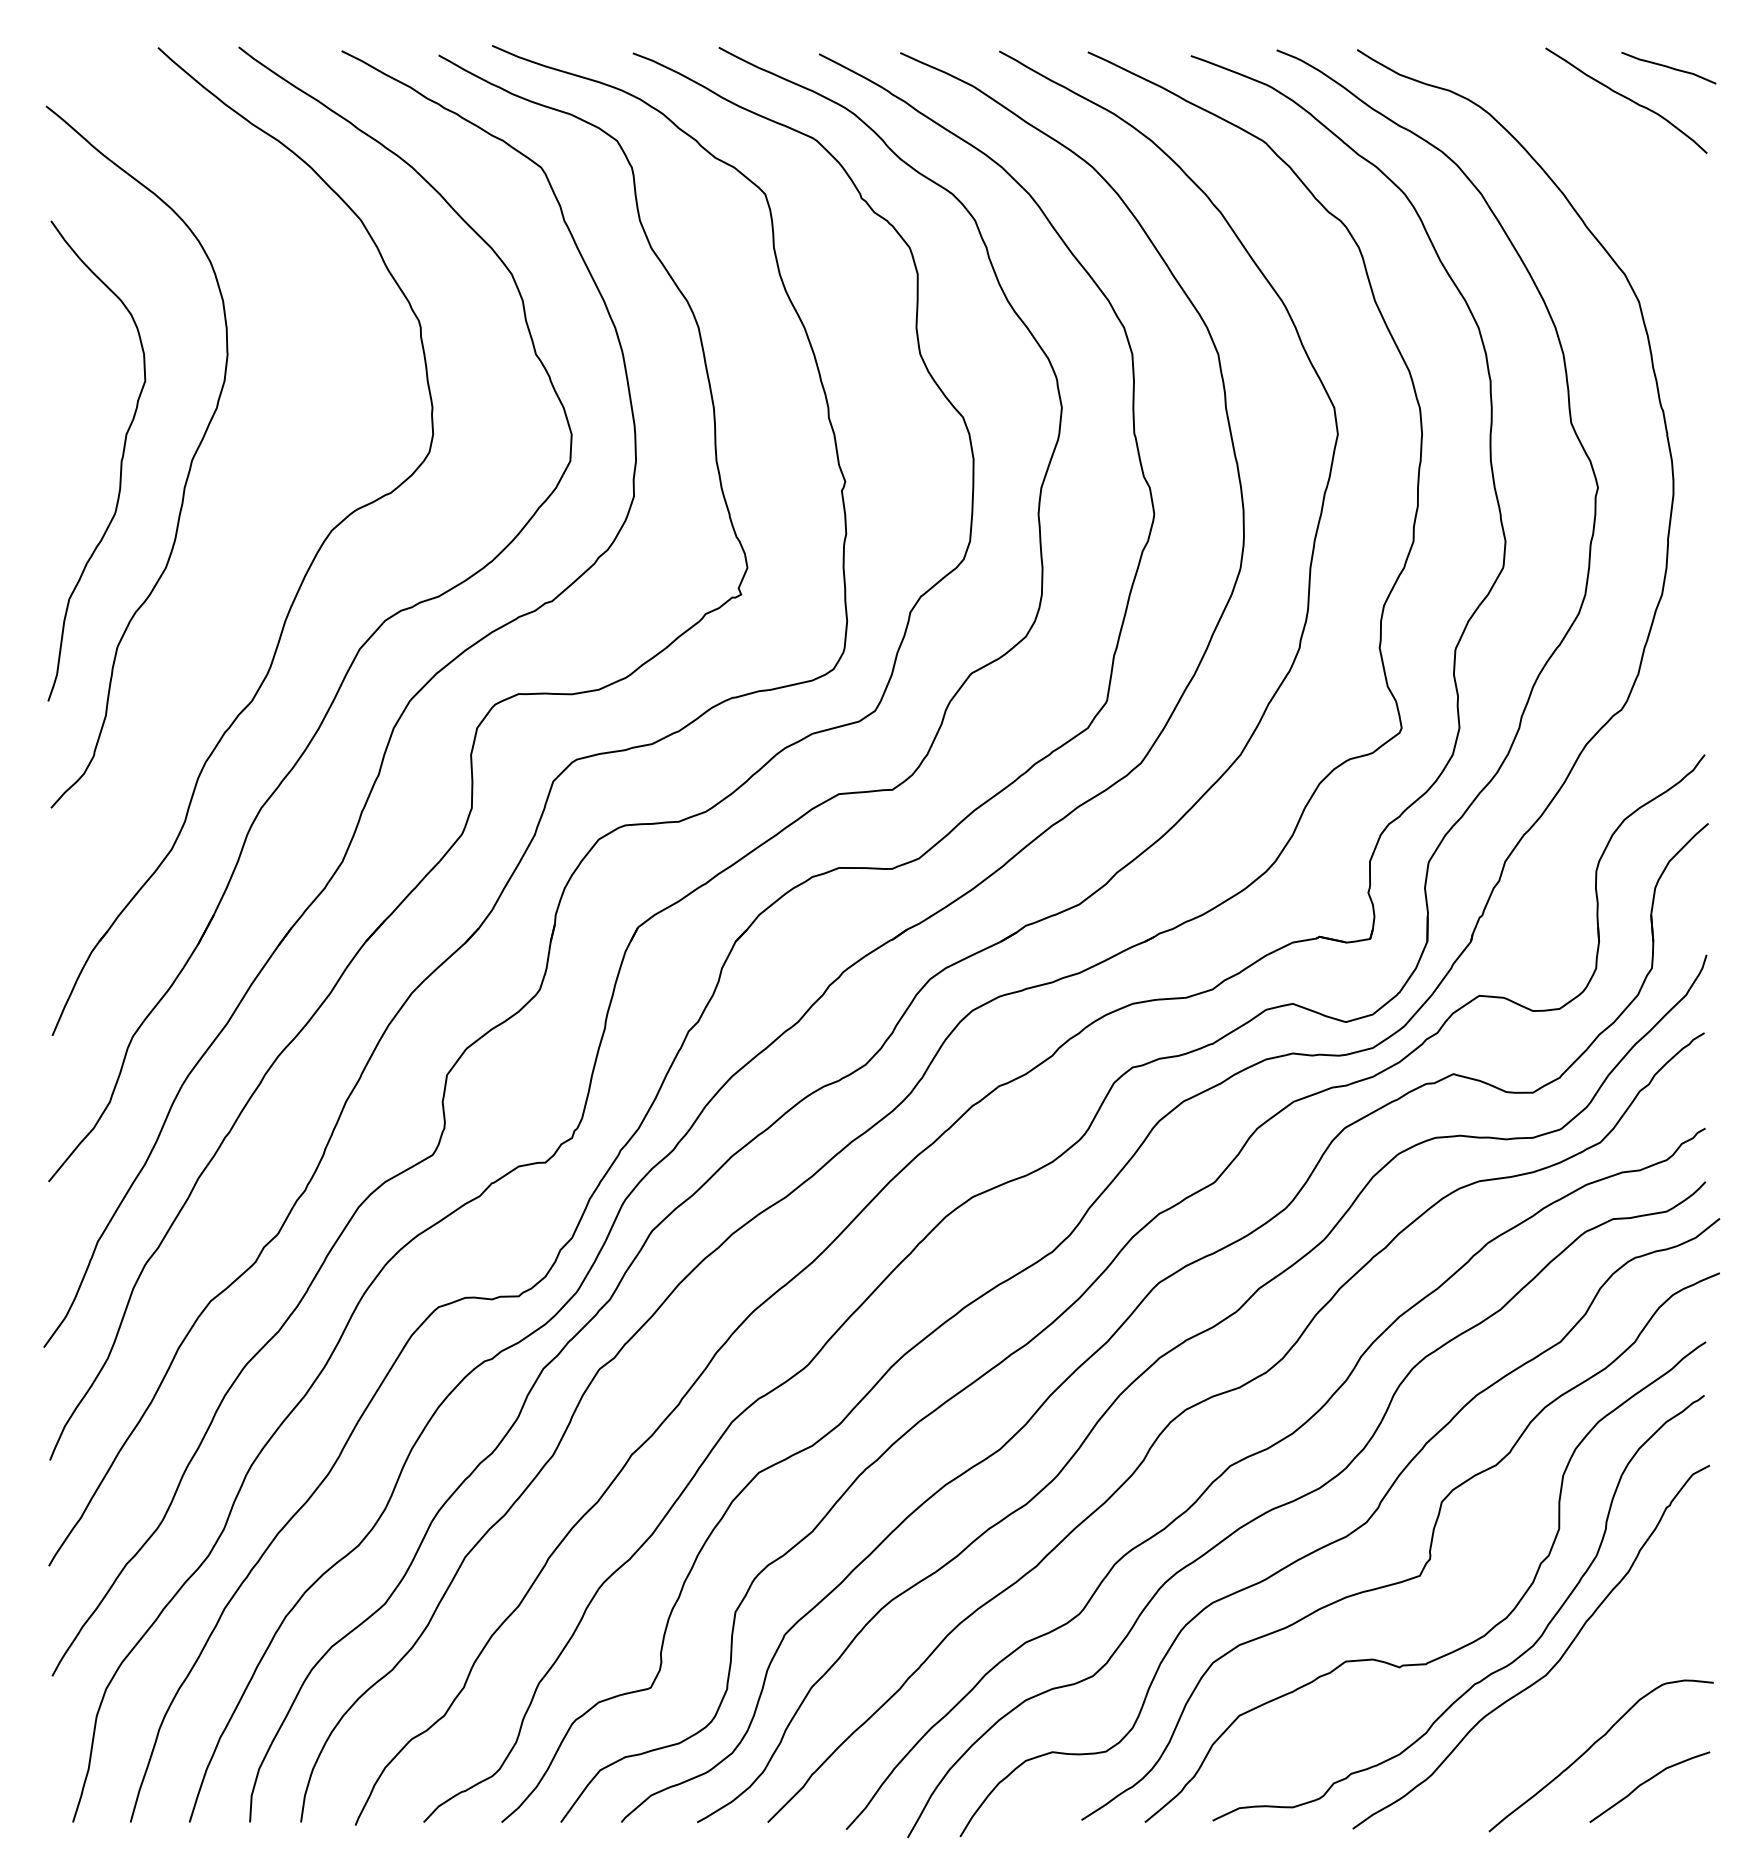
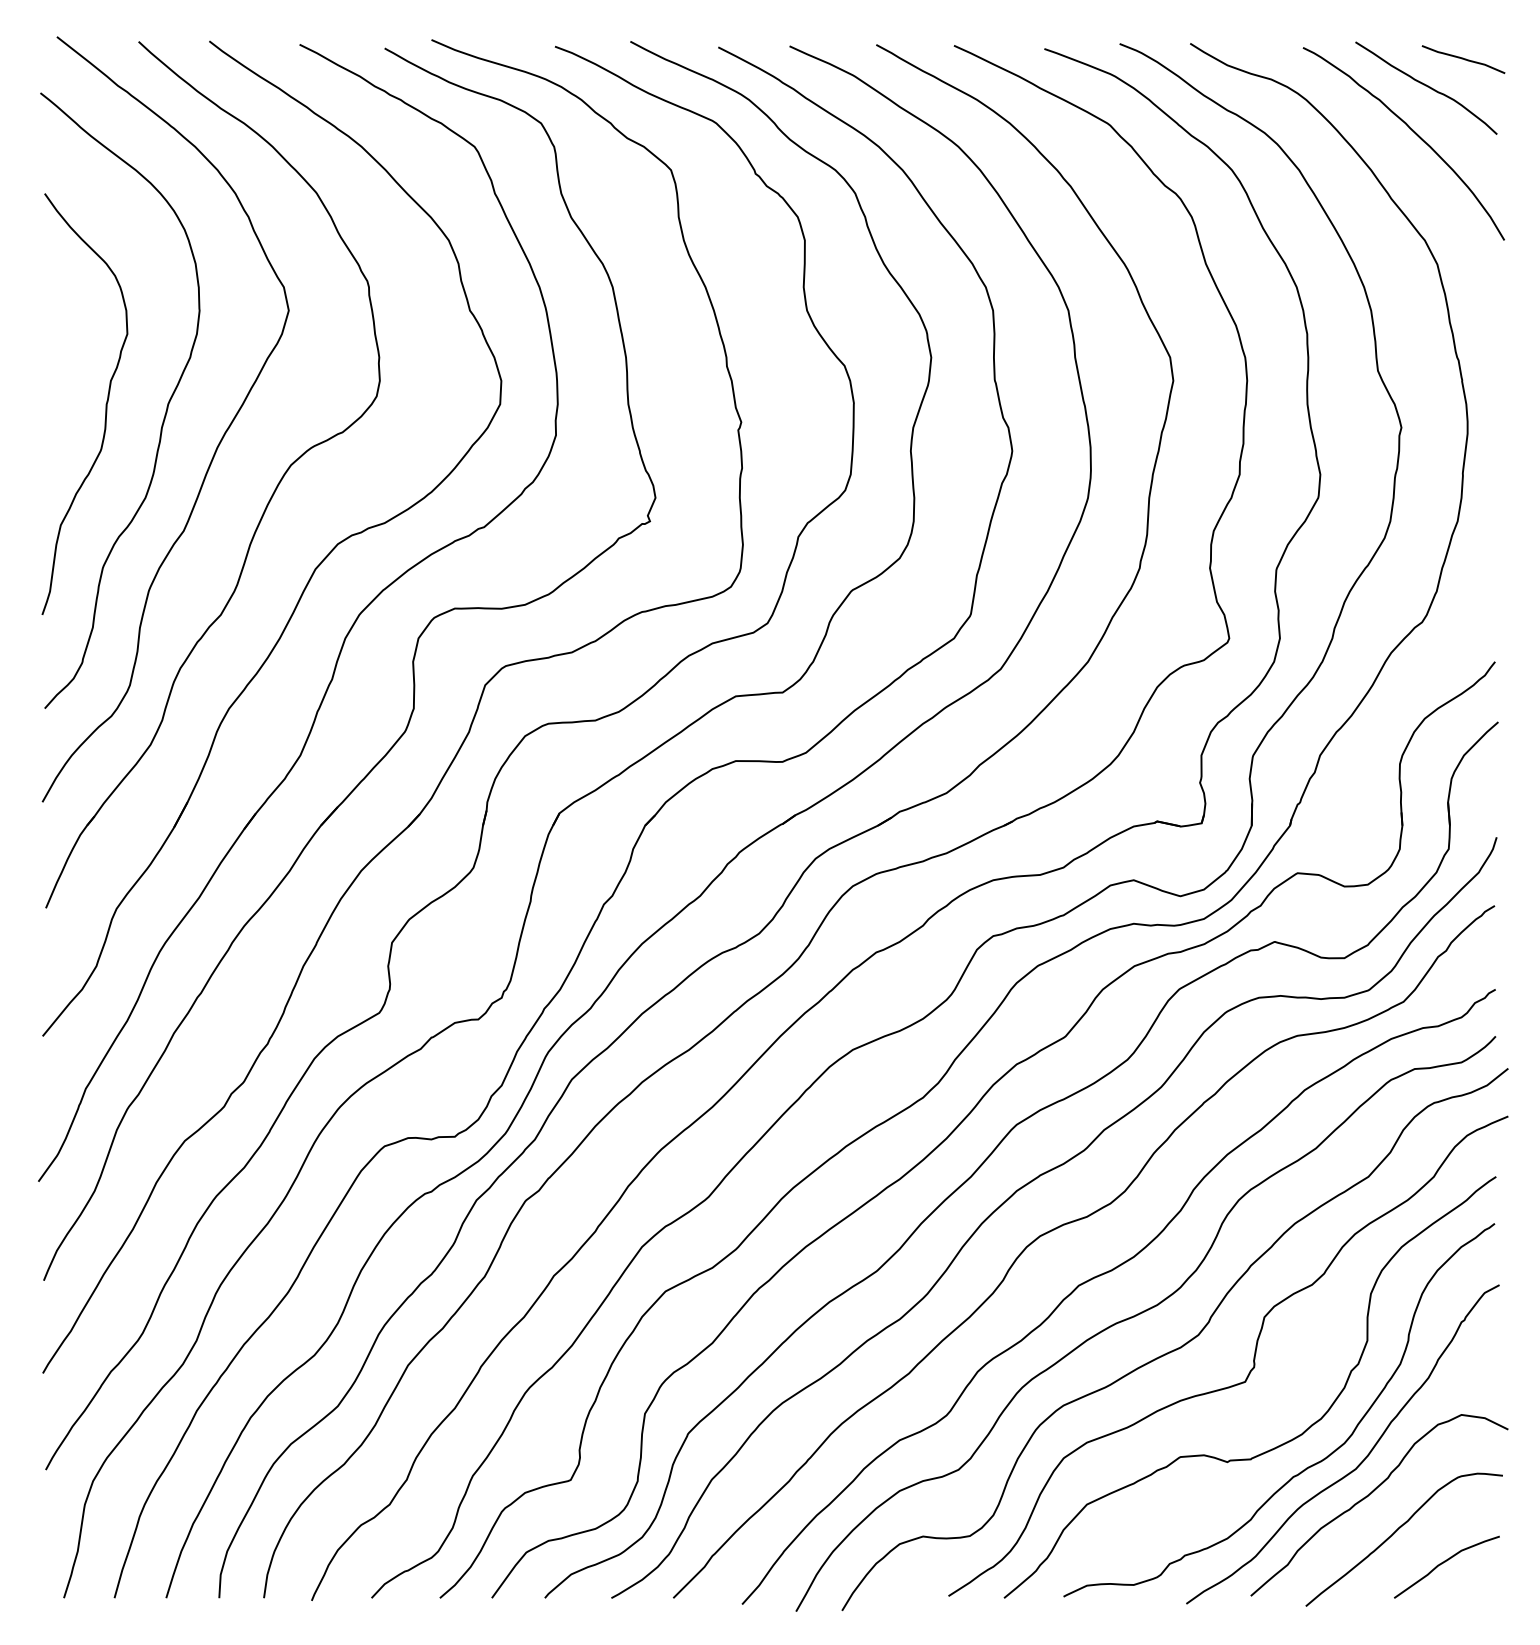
curve: (1610, 150) -> (1412, 131), added
curve: (248, 507) -> (217, 444), added
curve: (1562, 1704) -> (1370, 1494), added

